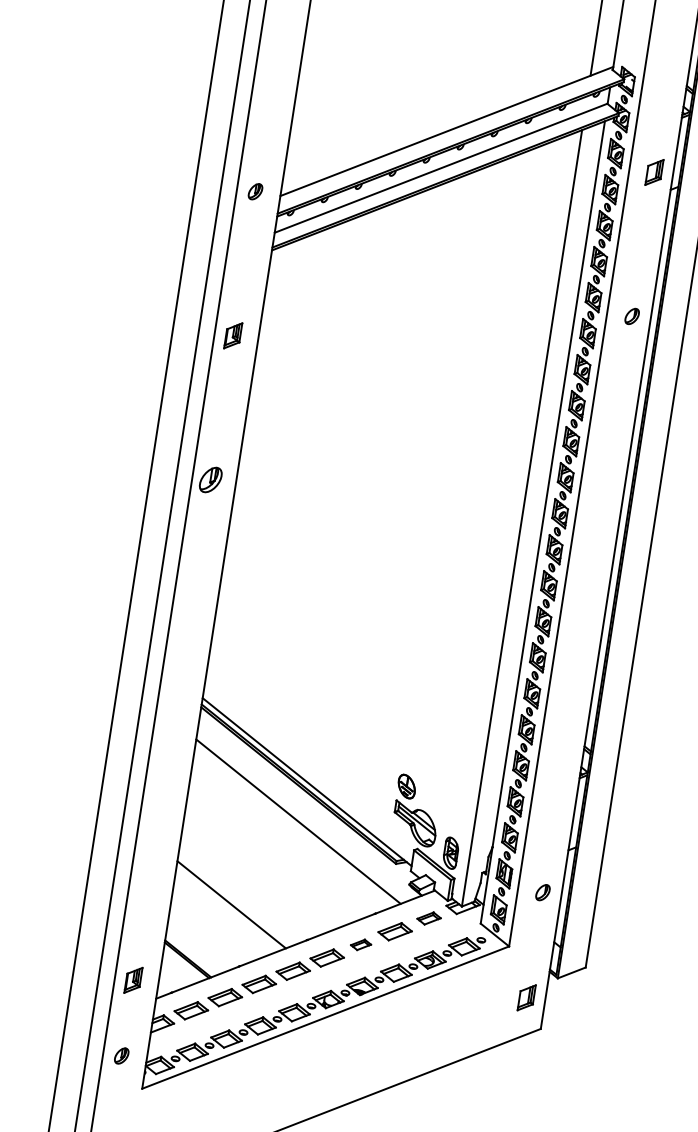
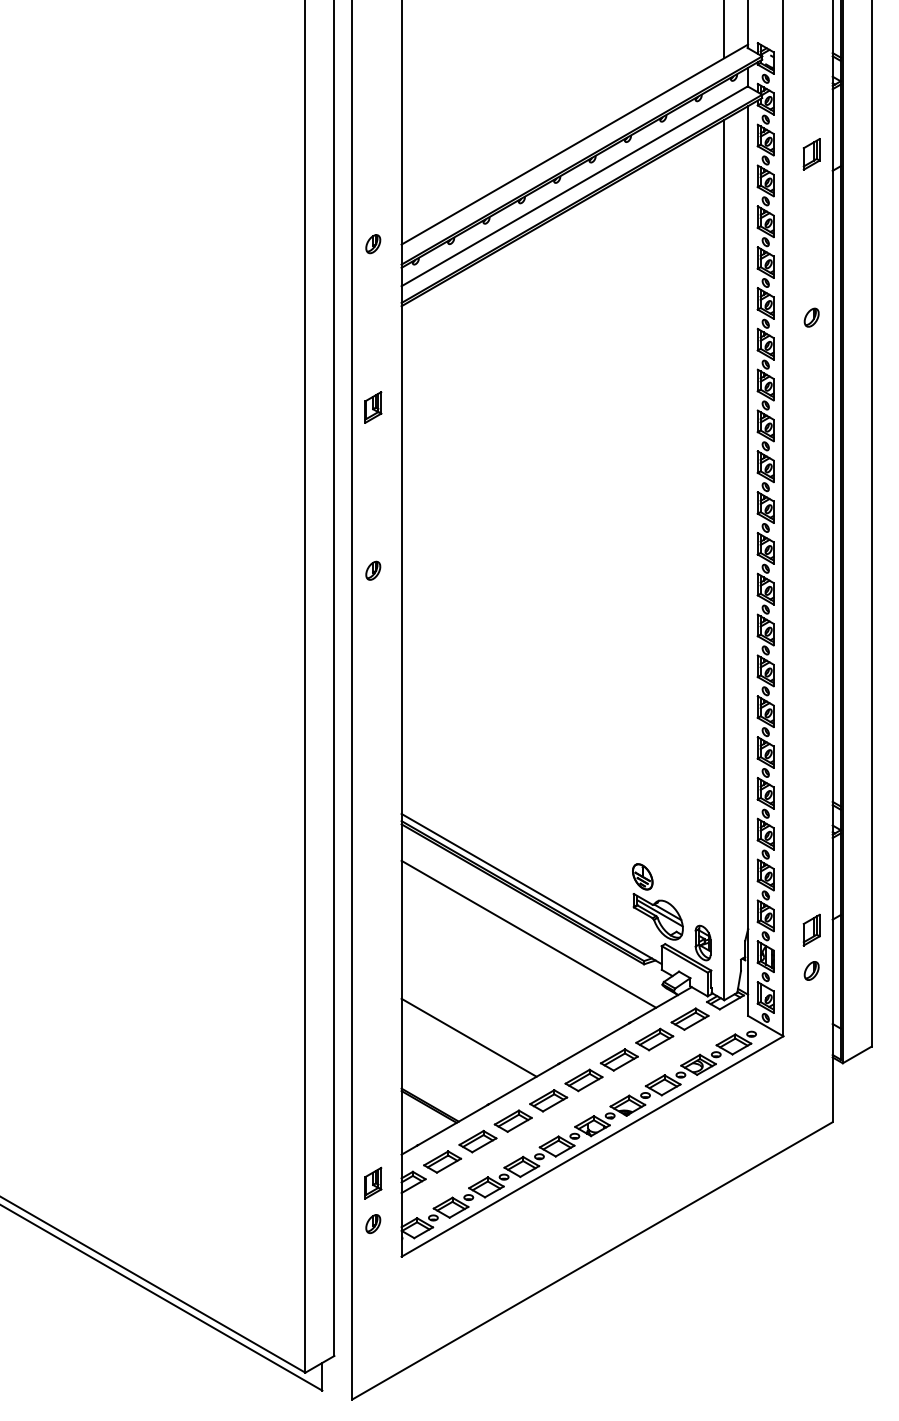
part: (211, 479) -> (373, 570), size x0.62
part: (428, 917) -> (689, 1018), size x1.43
part: (360, 944) -> (618, 1059), size x1.67
part: (133, 979) -> (373, 1182), moved
part: (526, 997) -> (811, 929), moved

